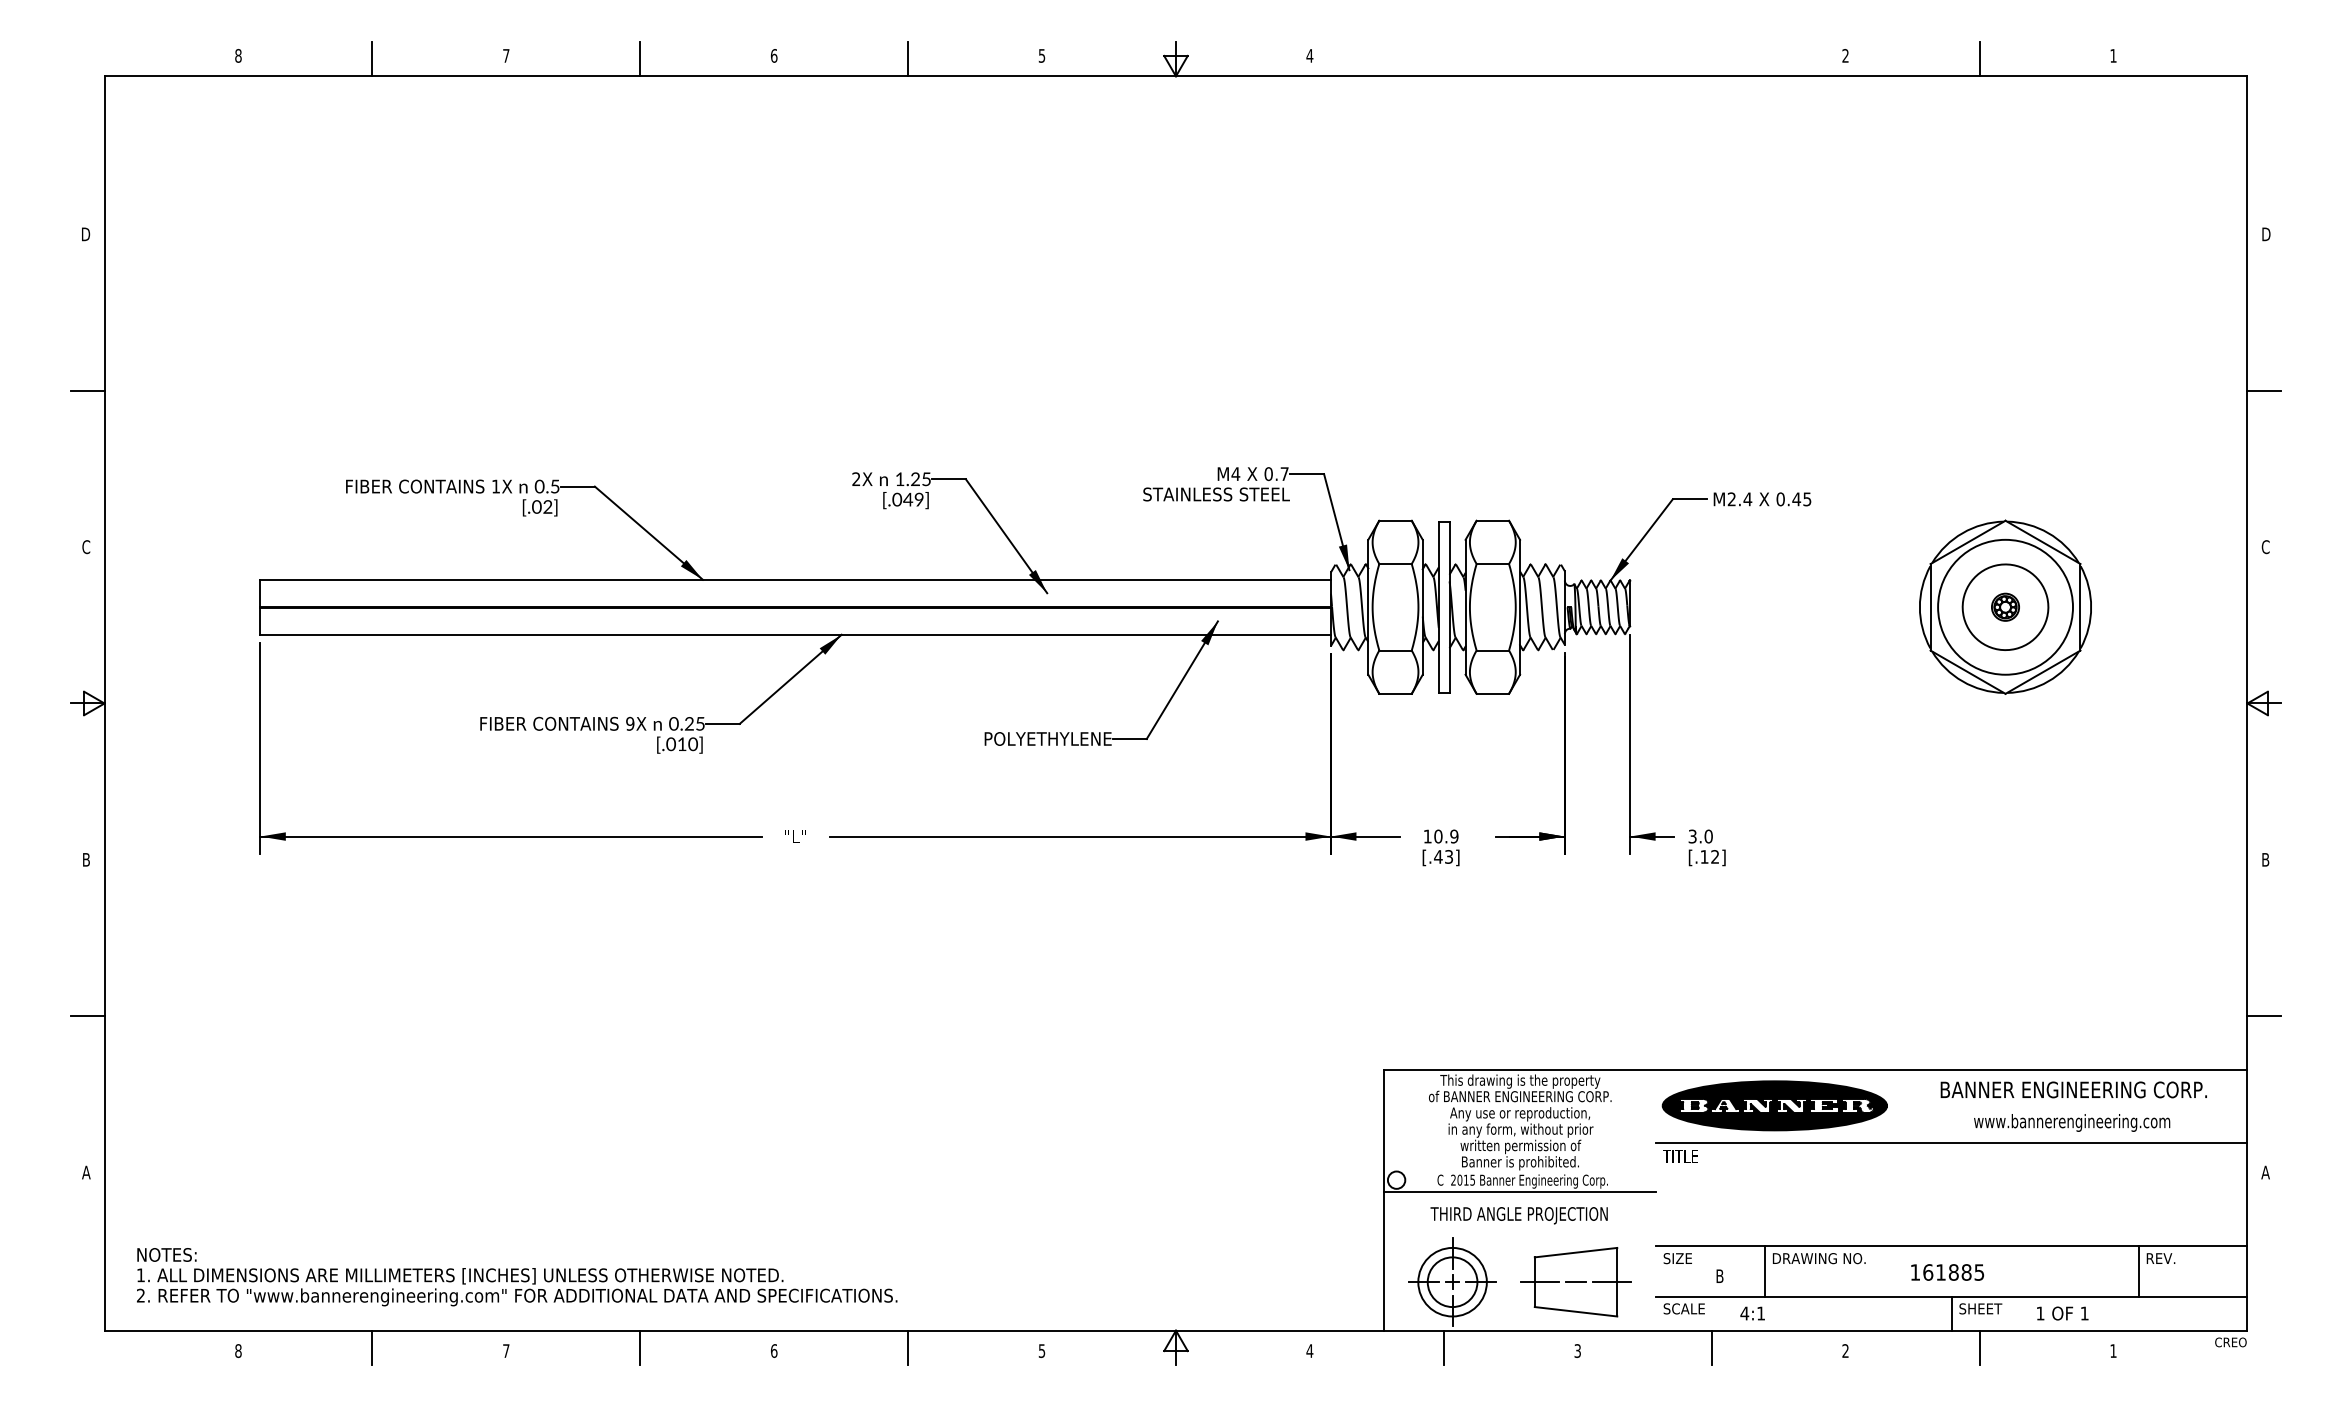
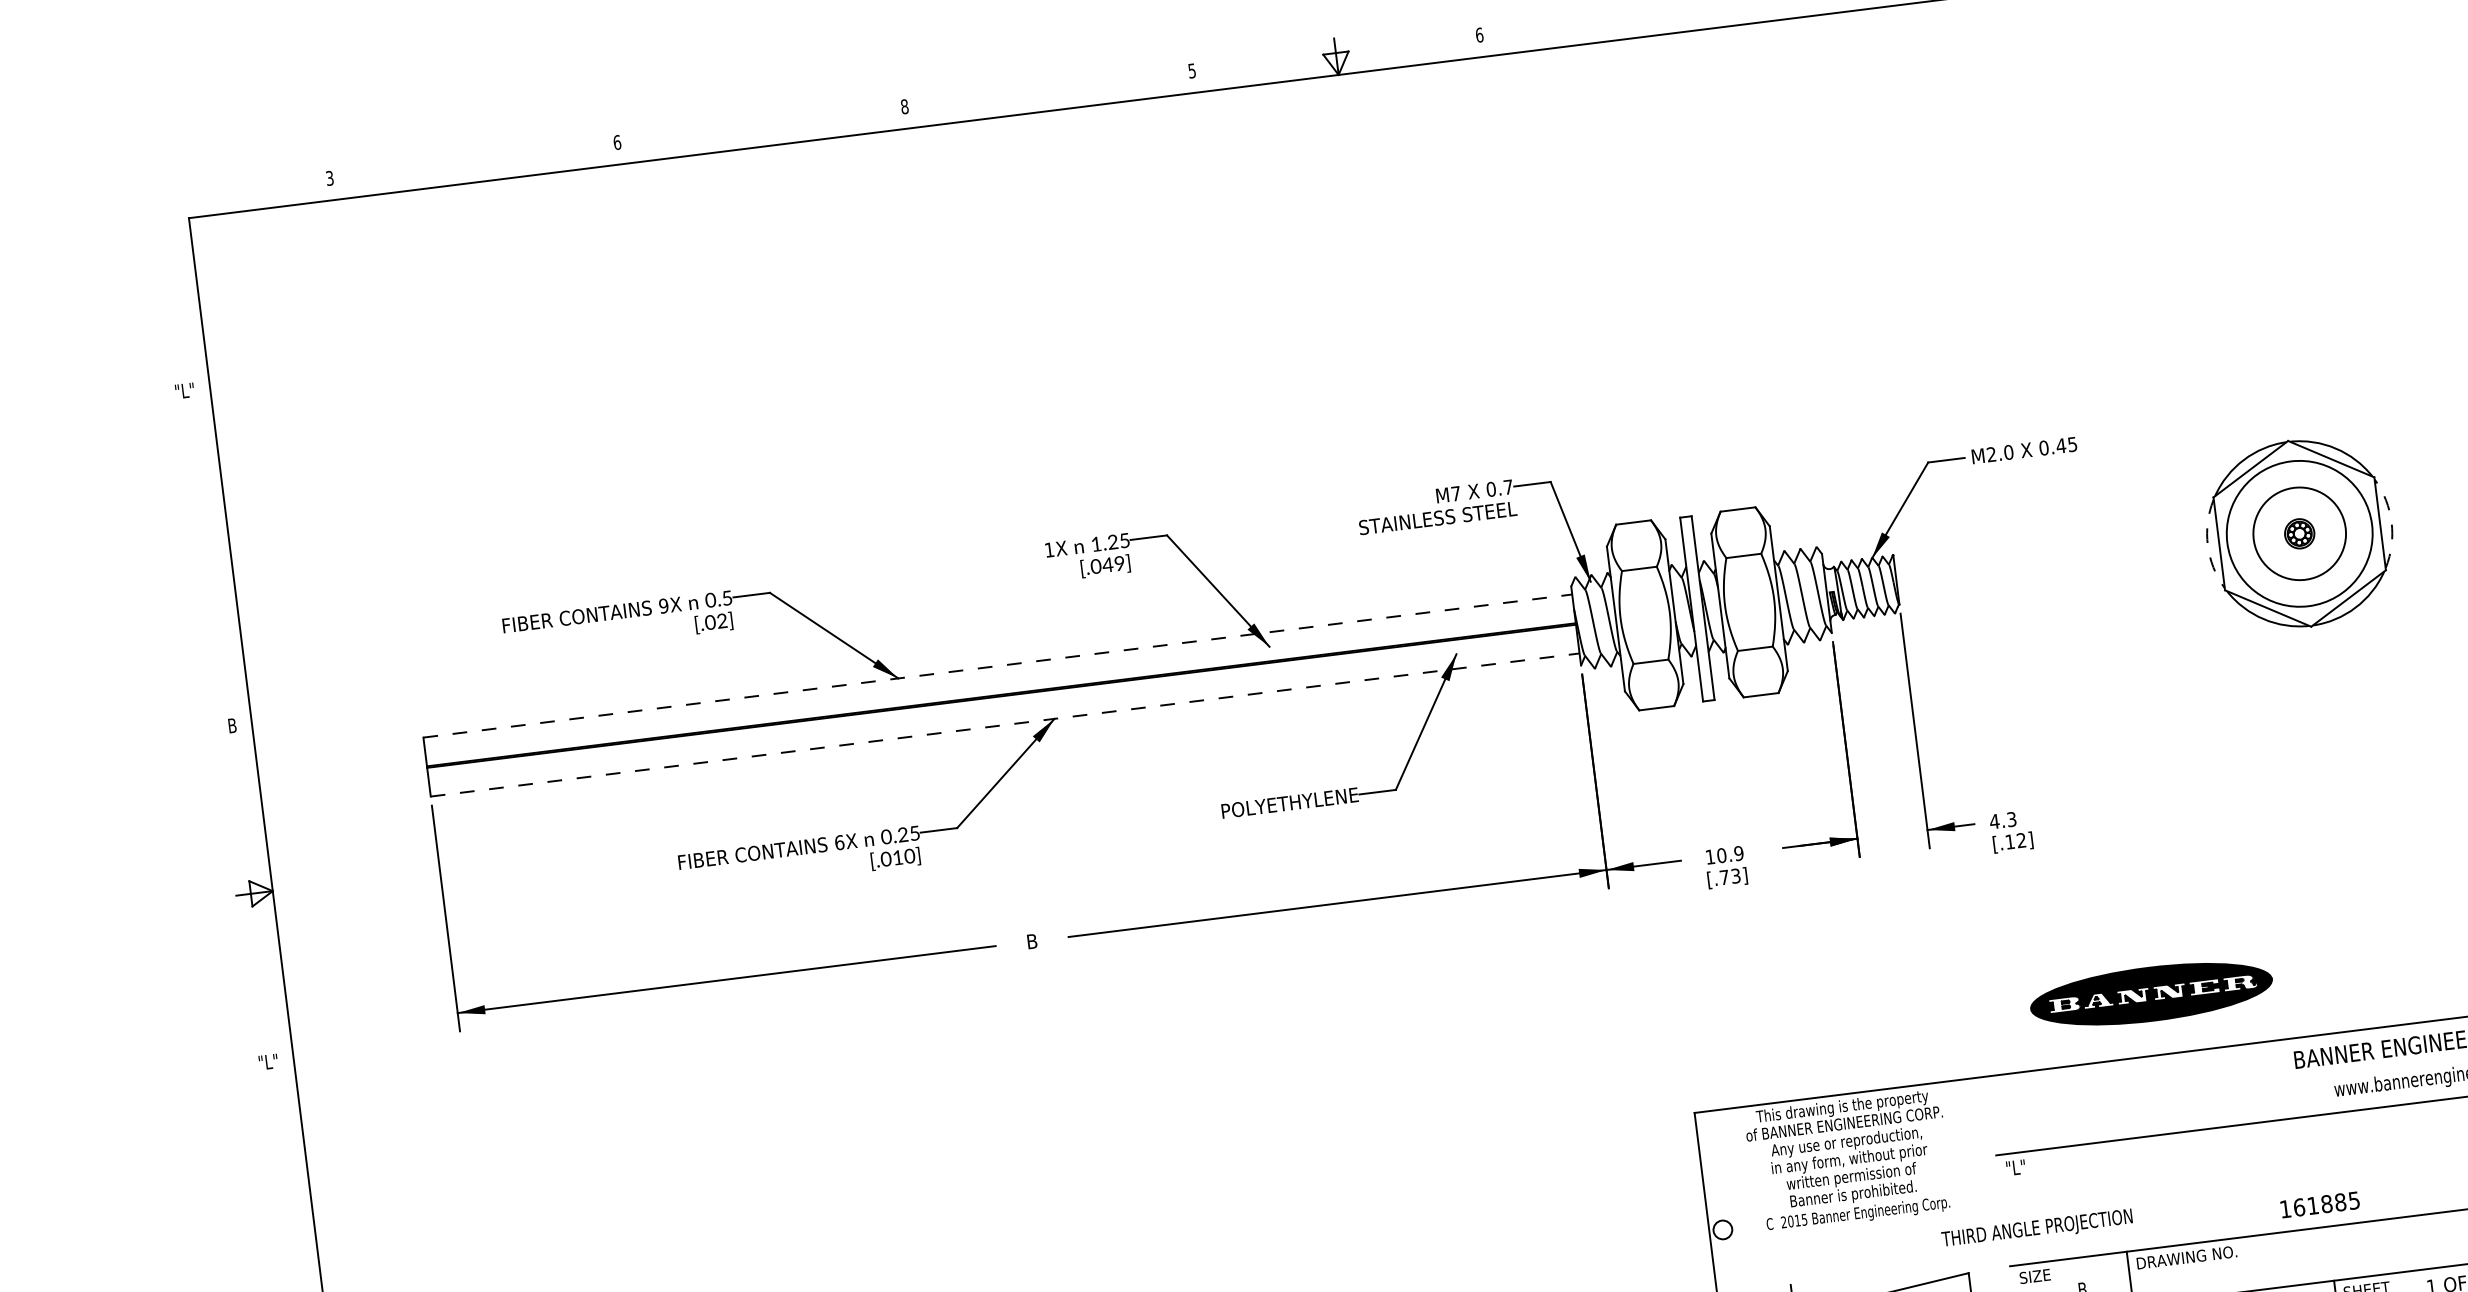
text: (238, 55) -> (329, 177), 8 -> 3
text: (506, 55) -> (617, 142), 7 -> 6
text: (773, 55) -> (903, 106), 6 -> 8
text: (1309, 55) -> (1479, 34), 4 -> 6
line: (372, 59) -> (474, 164), removed
line: (640, 59) -> (761, 128), removed
line: (908, 59) -> (1049, 92), removed
text: (81, 234) -> (185, 390), D -> "L"
line: (87, 390) -> (212, 557), removed
text: (1235, 473) -> (1455, 493), M4 -> M7
text: (856, 478) -> (1049, 549), 2X -> 1X
text: (495, 486) -> (663, 606), 1X -> 9X
text: (1747, 499) -> (2008, 452), M2.4 -> M2.0
text: (86, 547) -> (232, 726), C -> B
line: (796, 579) -> (998, 665), solid -> dashed
arc: (1919, 607) -> (2207, 545), solid -> dashed
arc: (2091, 607) -> (2391, 522), solid -> dashed
line: (796, 634) -> (1006, 724), solid -> dashed
text: (630, 723) -> (839, 842), 9X -> 6X
text: (795, 836) -> (1031, 941), "L" -> B
text: (1700, 836) -> (2003, 820), 3.0 -> 4.3
text: (1438, 856) -> (1724, 877), [.43] -> [.73]
text: (80, 859) -> (267, 1061), B -> "L"
line: (87, 1016) -> (296, 1229), removed
part: (1774, 1105) -> (2151, 993), moved
text: (1680, 1156) -> (2024, 1166), TITLE -> "L"
line: (1519, 1191) -> (1856, 1225), removed
text: (1518, 1215) -> (2036, 1229), moved
text: (1947, 1272) -> (2320, 1204), moved

